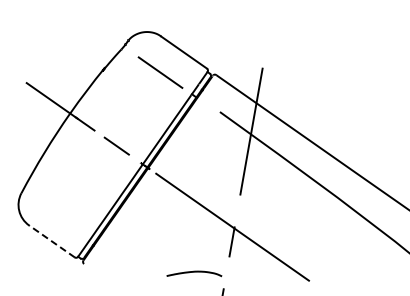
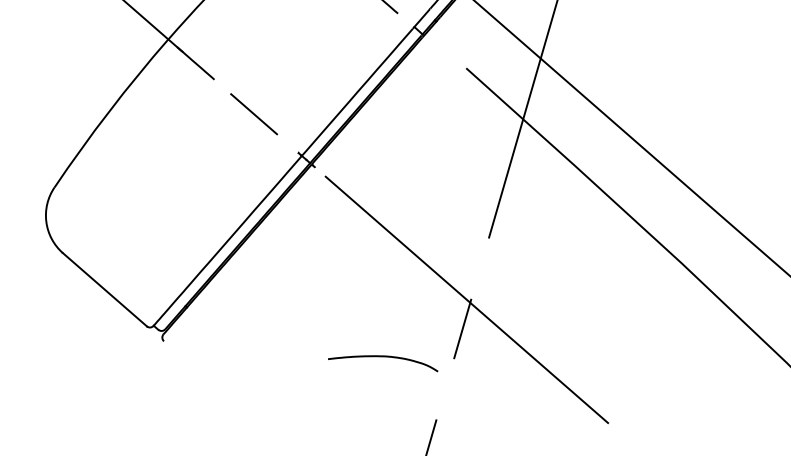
line: (51, 241) -> (103, 289), dashed -> solid
curve: (194, 272) -> (384, 357), moved

